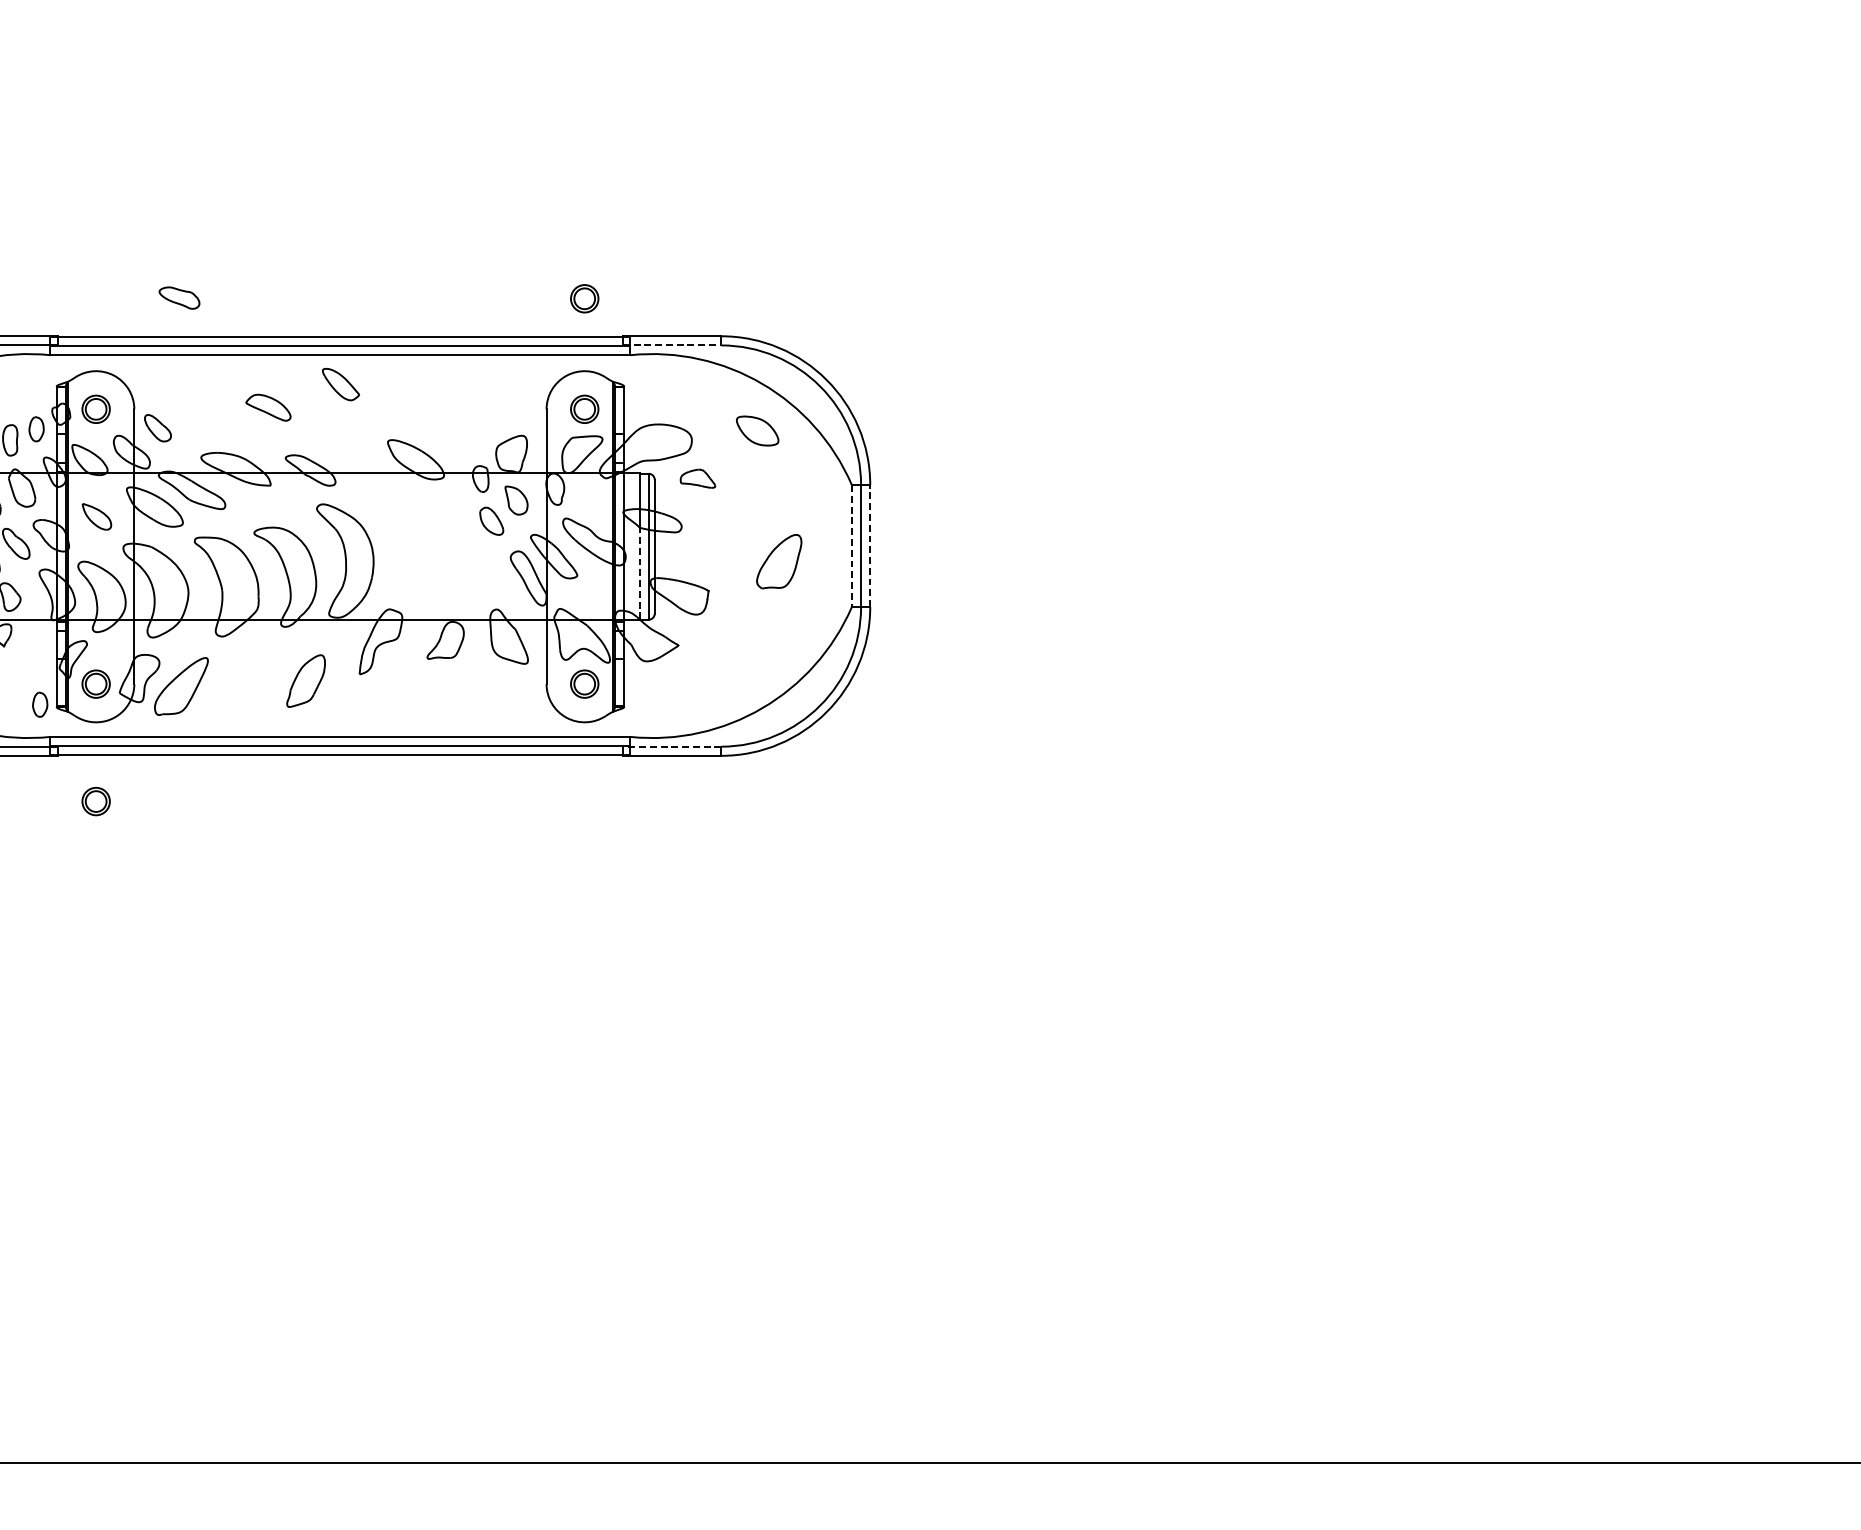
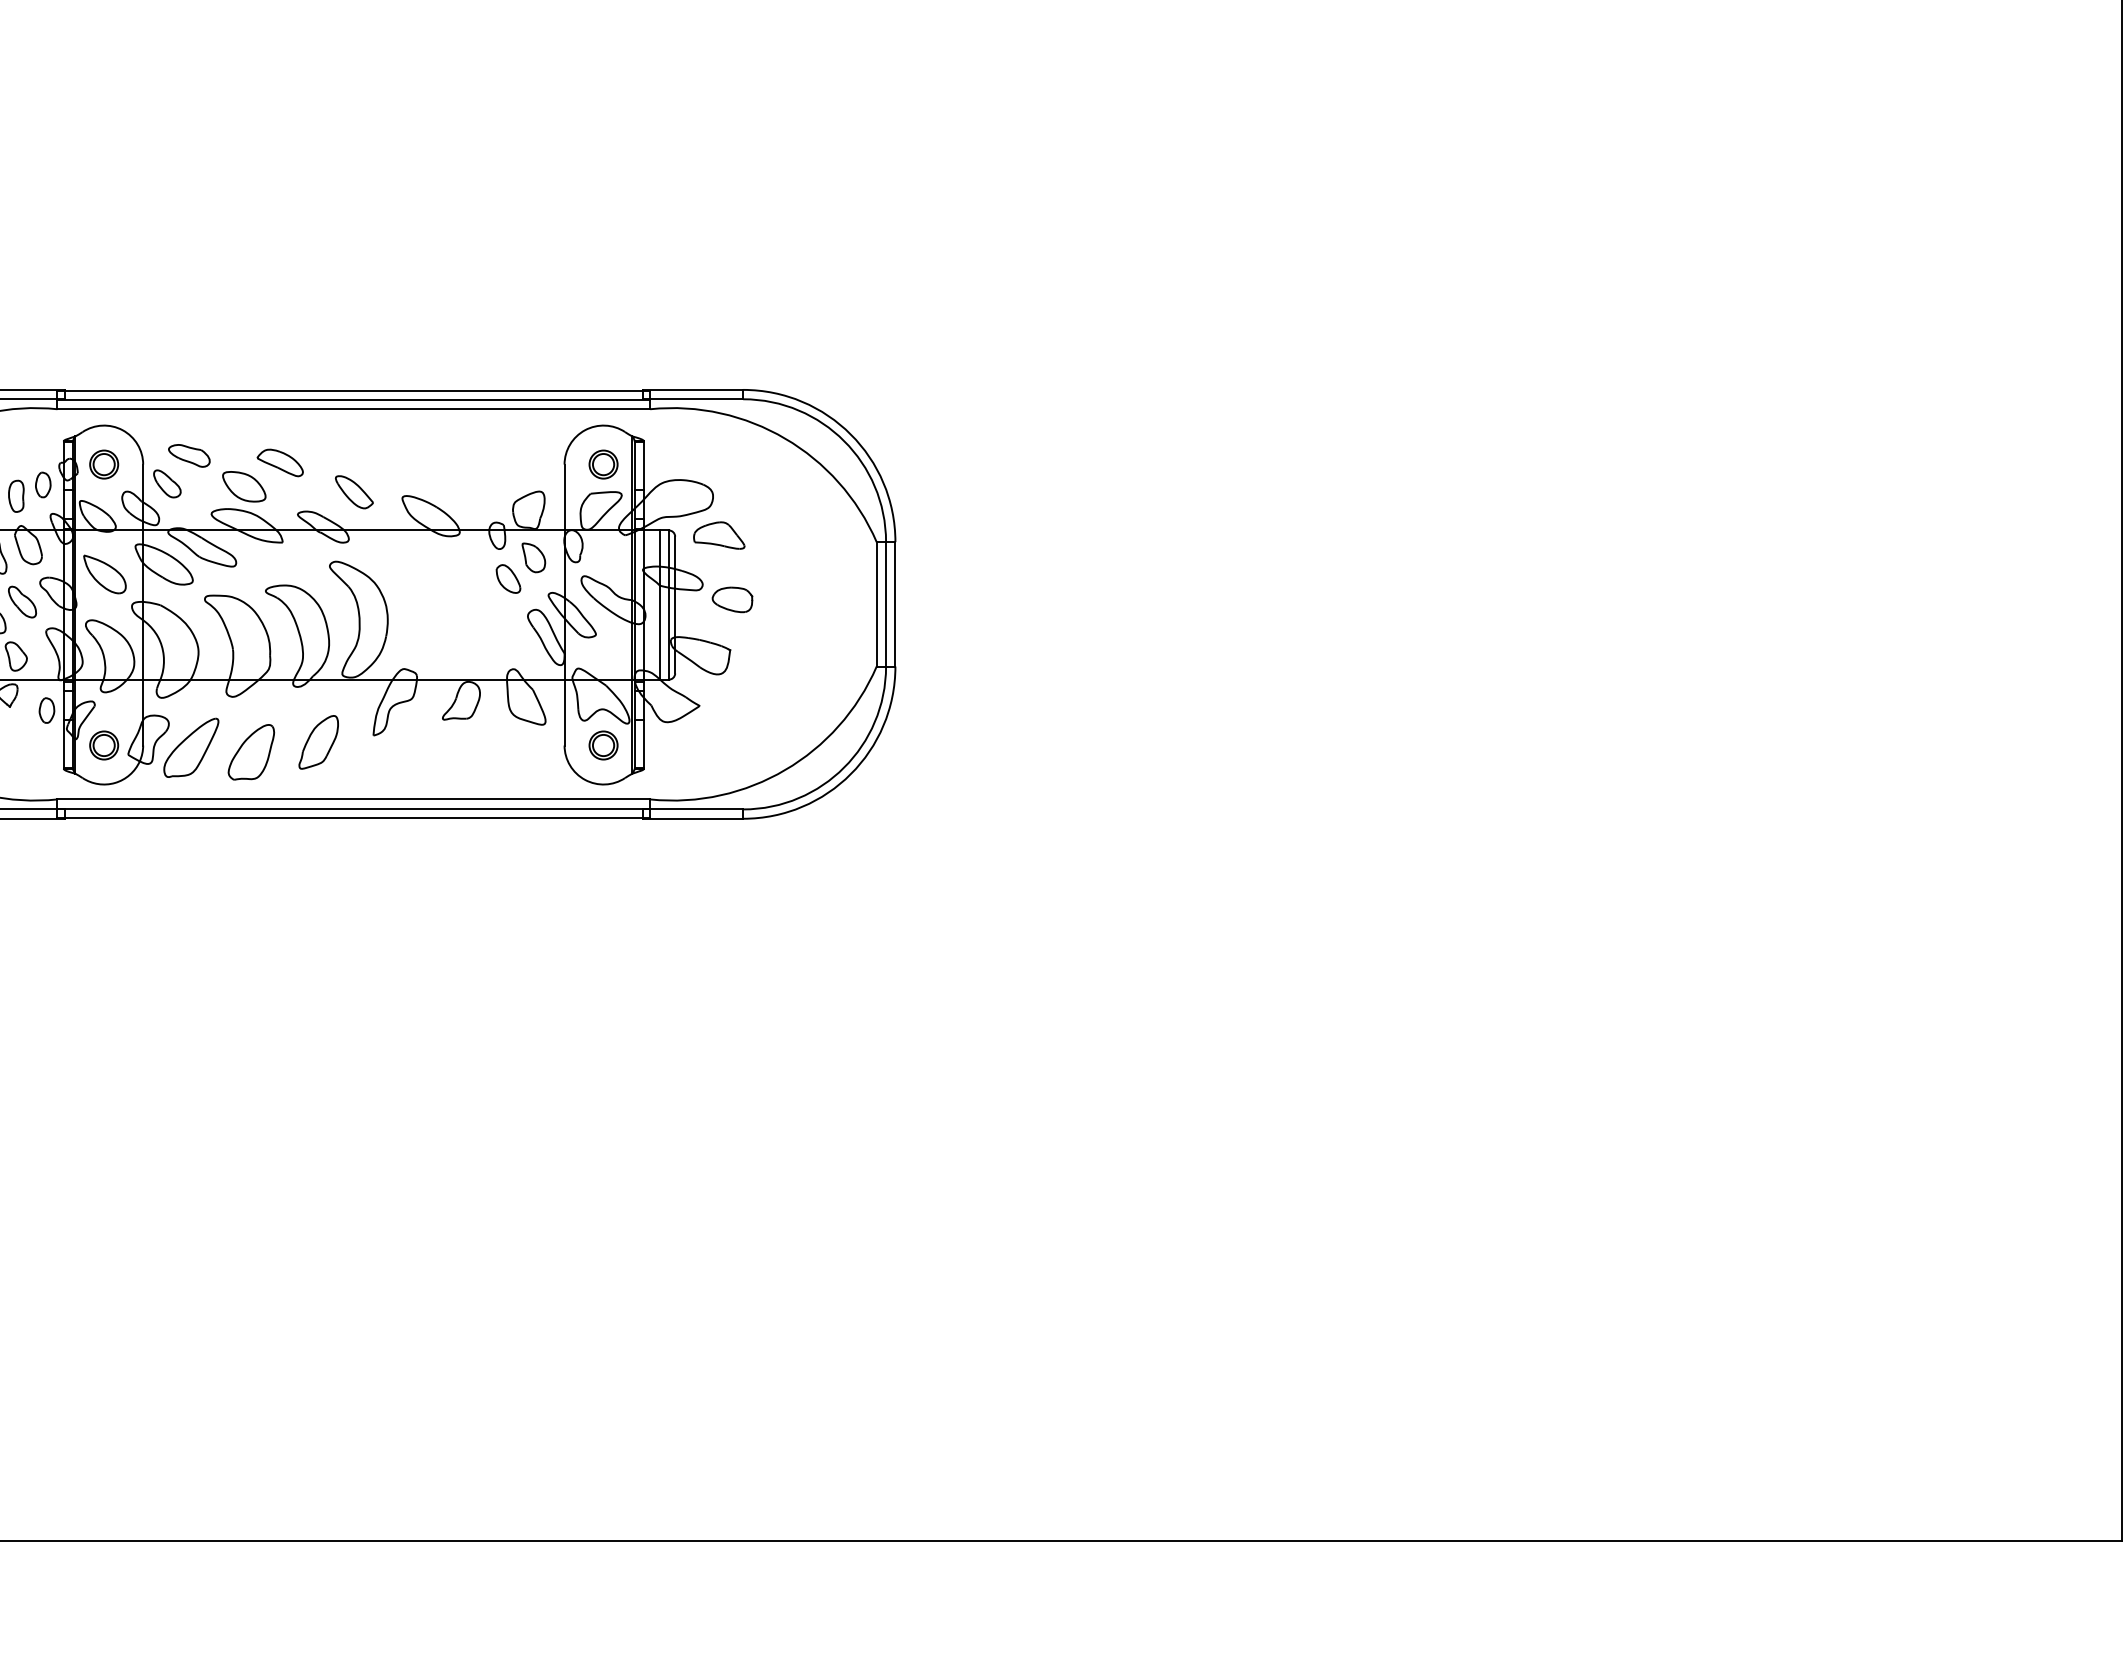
part: (179, 297) -> (189, 455), moved
part: (584, 298) -> (603, 351), removed
line: (672, 345) -> (693, 399), dashed -> solid
part: (341, 384) -> (354, 492), moved
part: (757, 430) -> (244, 486), moved
part: (698, 478) -> (719, 535), size x1.43
part: (96, 516) -> (104, 574), size x1.43
part: (710, 541) -> (732, 599), added
line: (870, 545) -> (895, 603), dashed -> solid
line: (851, 546) -> (876, 604), dashed -> solid
part: (779, 561) -> (251, 752), moved
line: (639, 573) -> (659, 632), dashed -> solid
part: (39, 704) -> (46, 710), moved
line: (671, 746) -> (692, 809), dashed -> solid
part: (96, 801) -> (104, 865), removed

